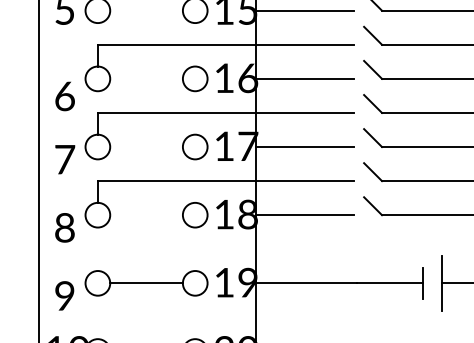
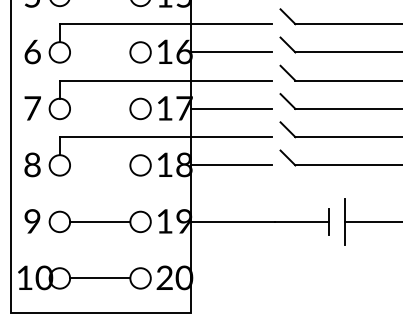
text: (64, 95) -> (32, 51), moved
text: (64, 159) -> (32, 108), moved
text: (64, 227) -> (32, 164), moved
text: (64, 296) -> (32, 221), moved

